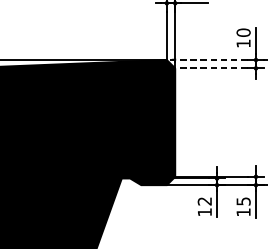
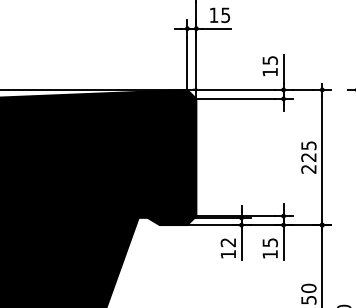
text: (242, 32) -> (269, 60), 10 -> 15
line: (206, 59) -> (230, 89), dashed -> solid
line: (210, 67) -> (234, 98), dashed -> solid

